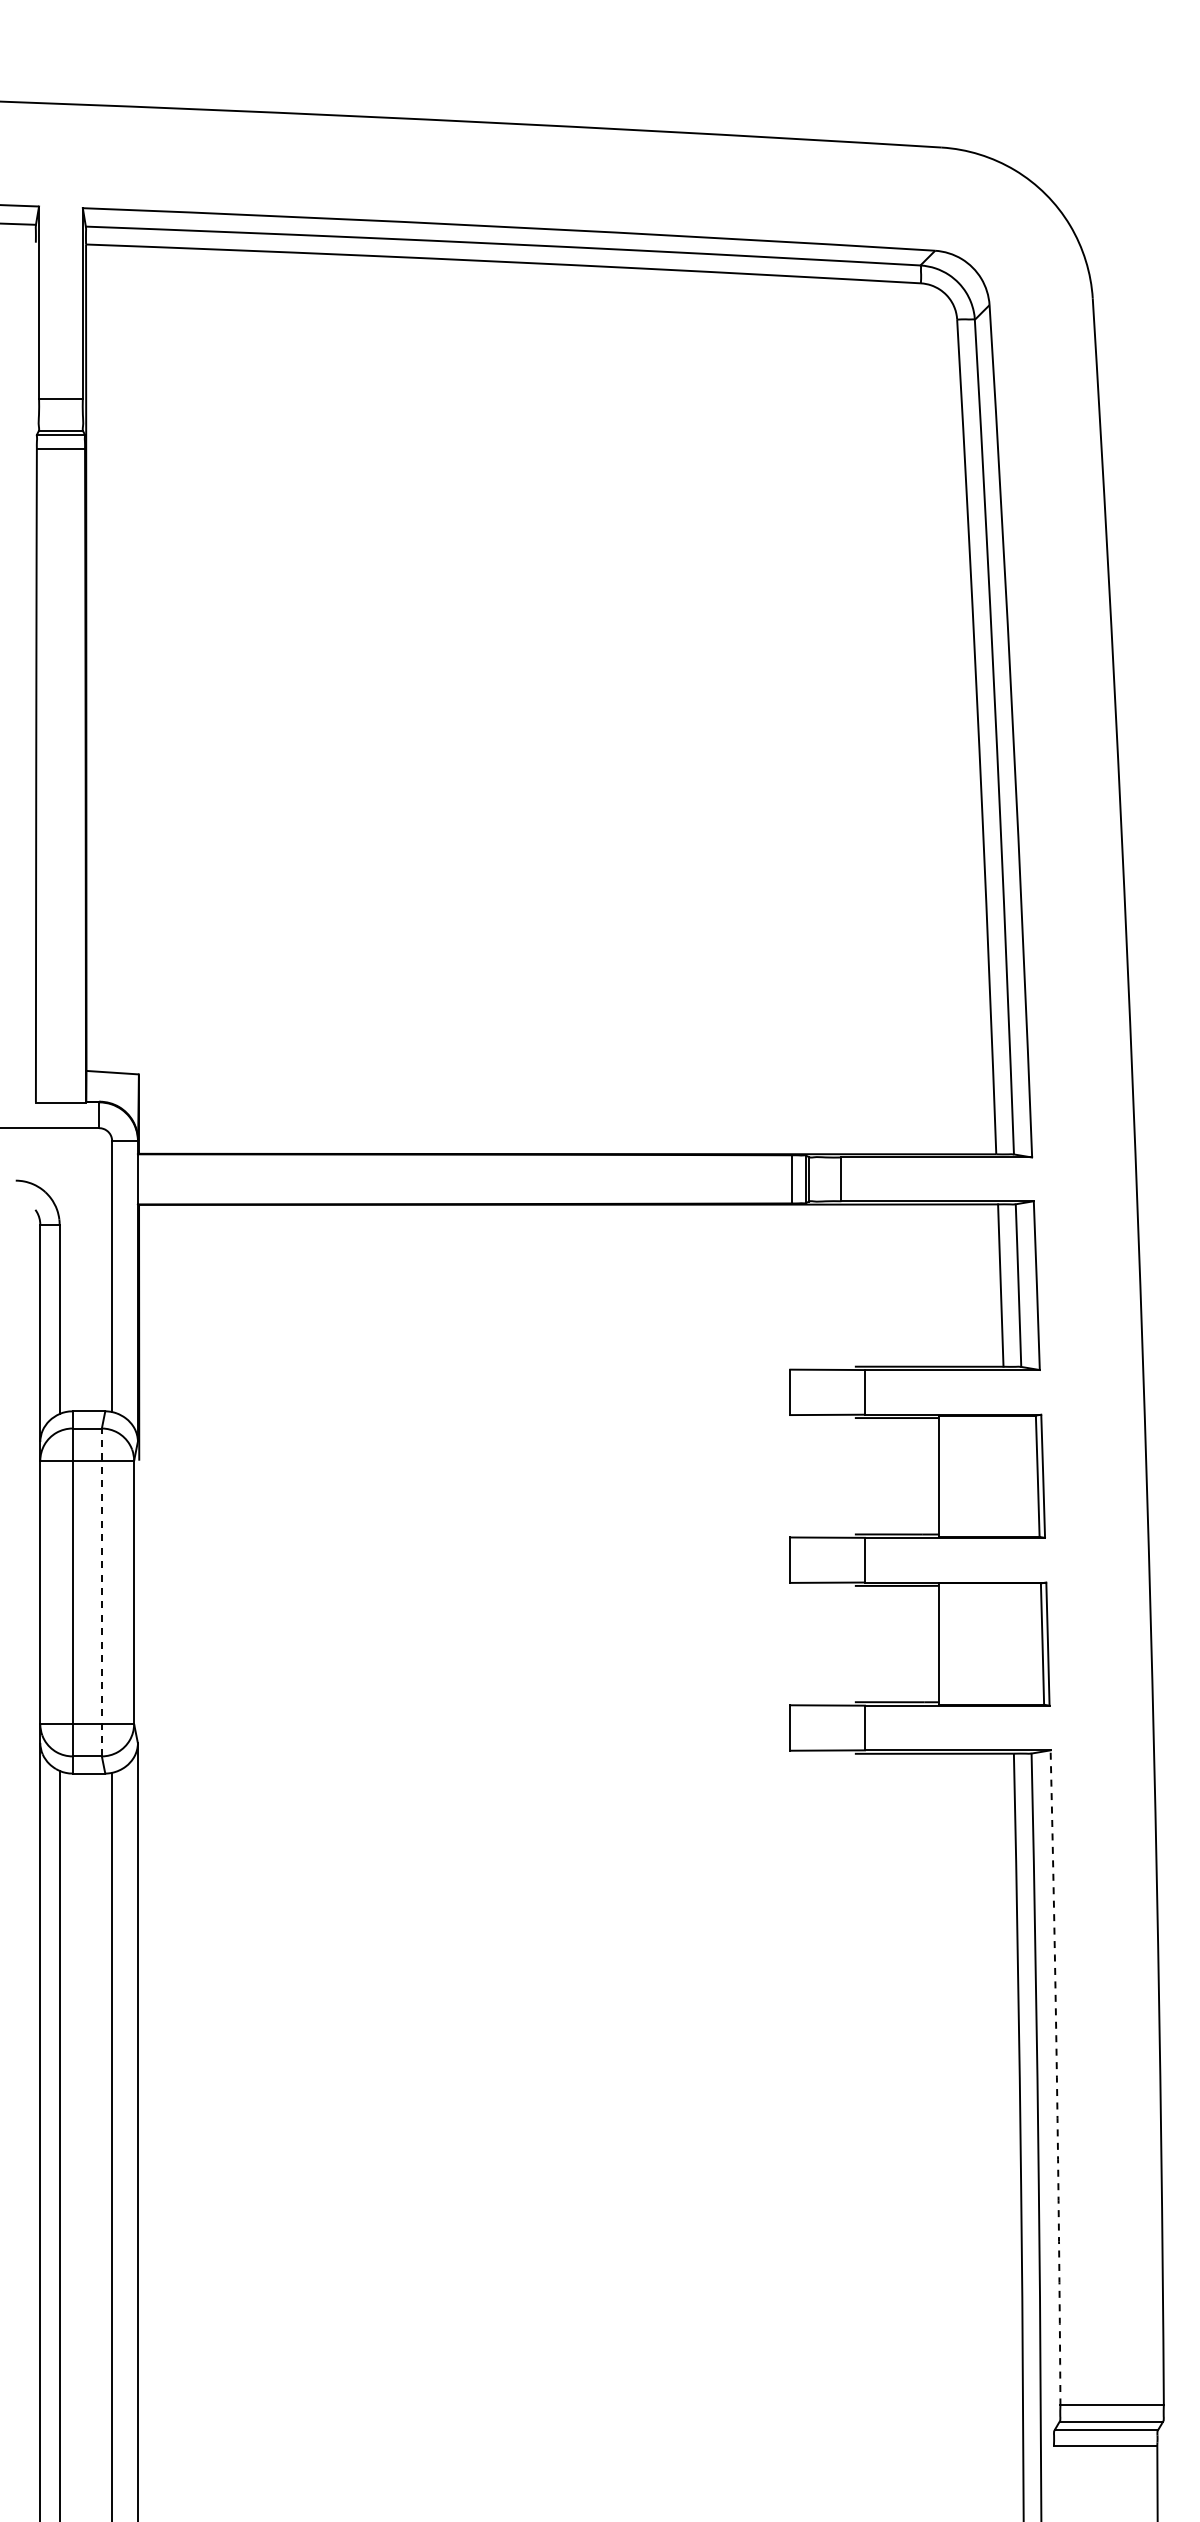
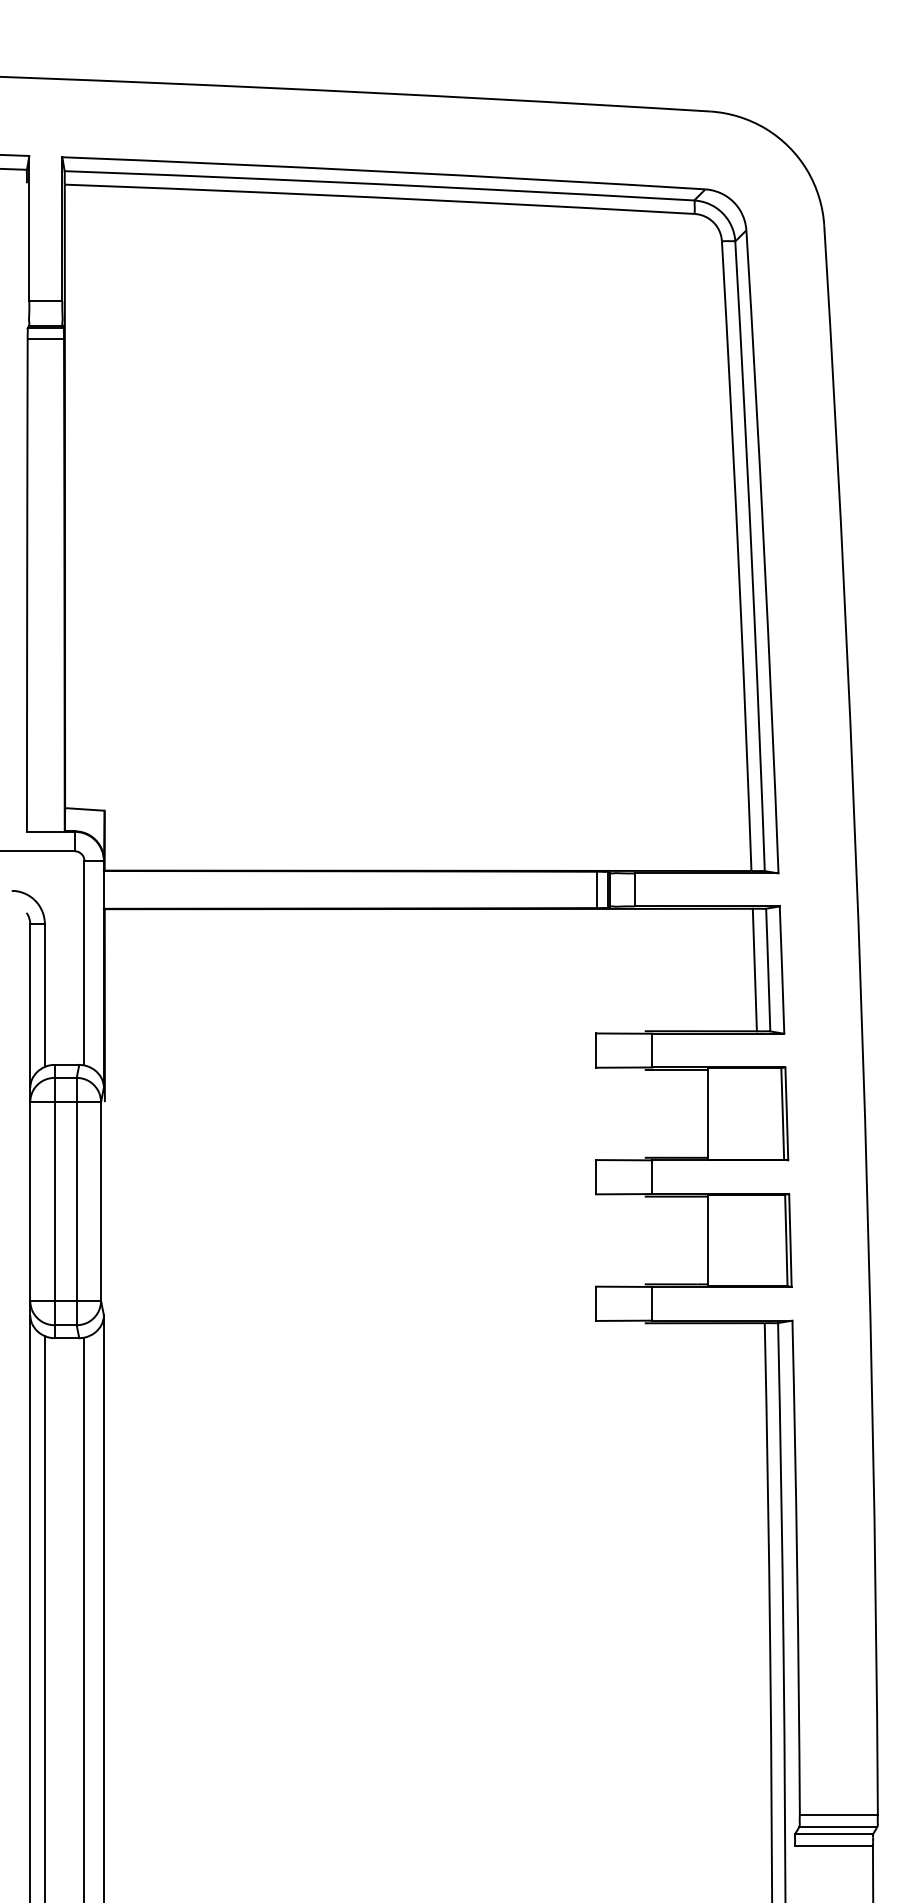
line: (101, 1592) -> (76, 1201), dashed -> solid
arc: (1056, 2077) -> (796, 1567), dashed -> solid

